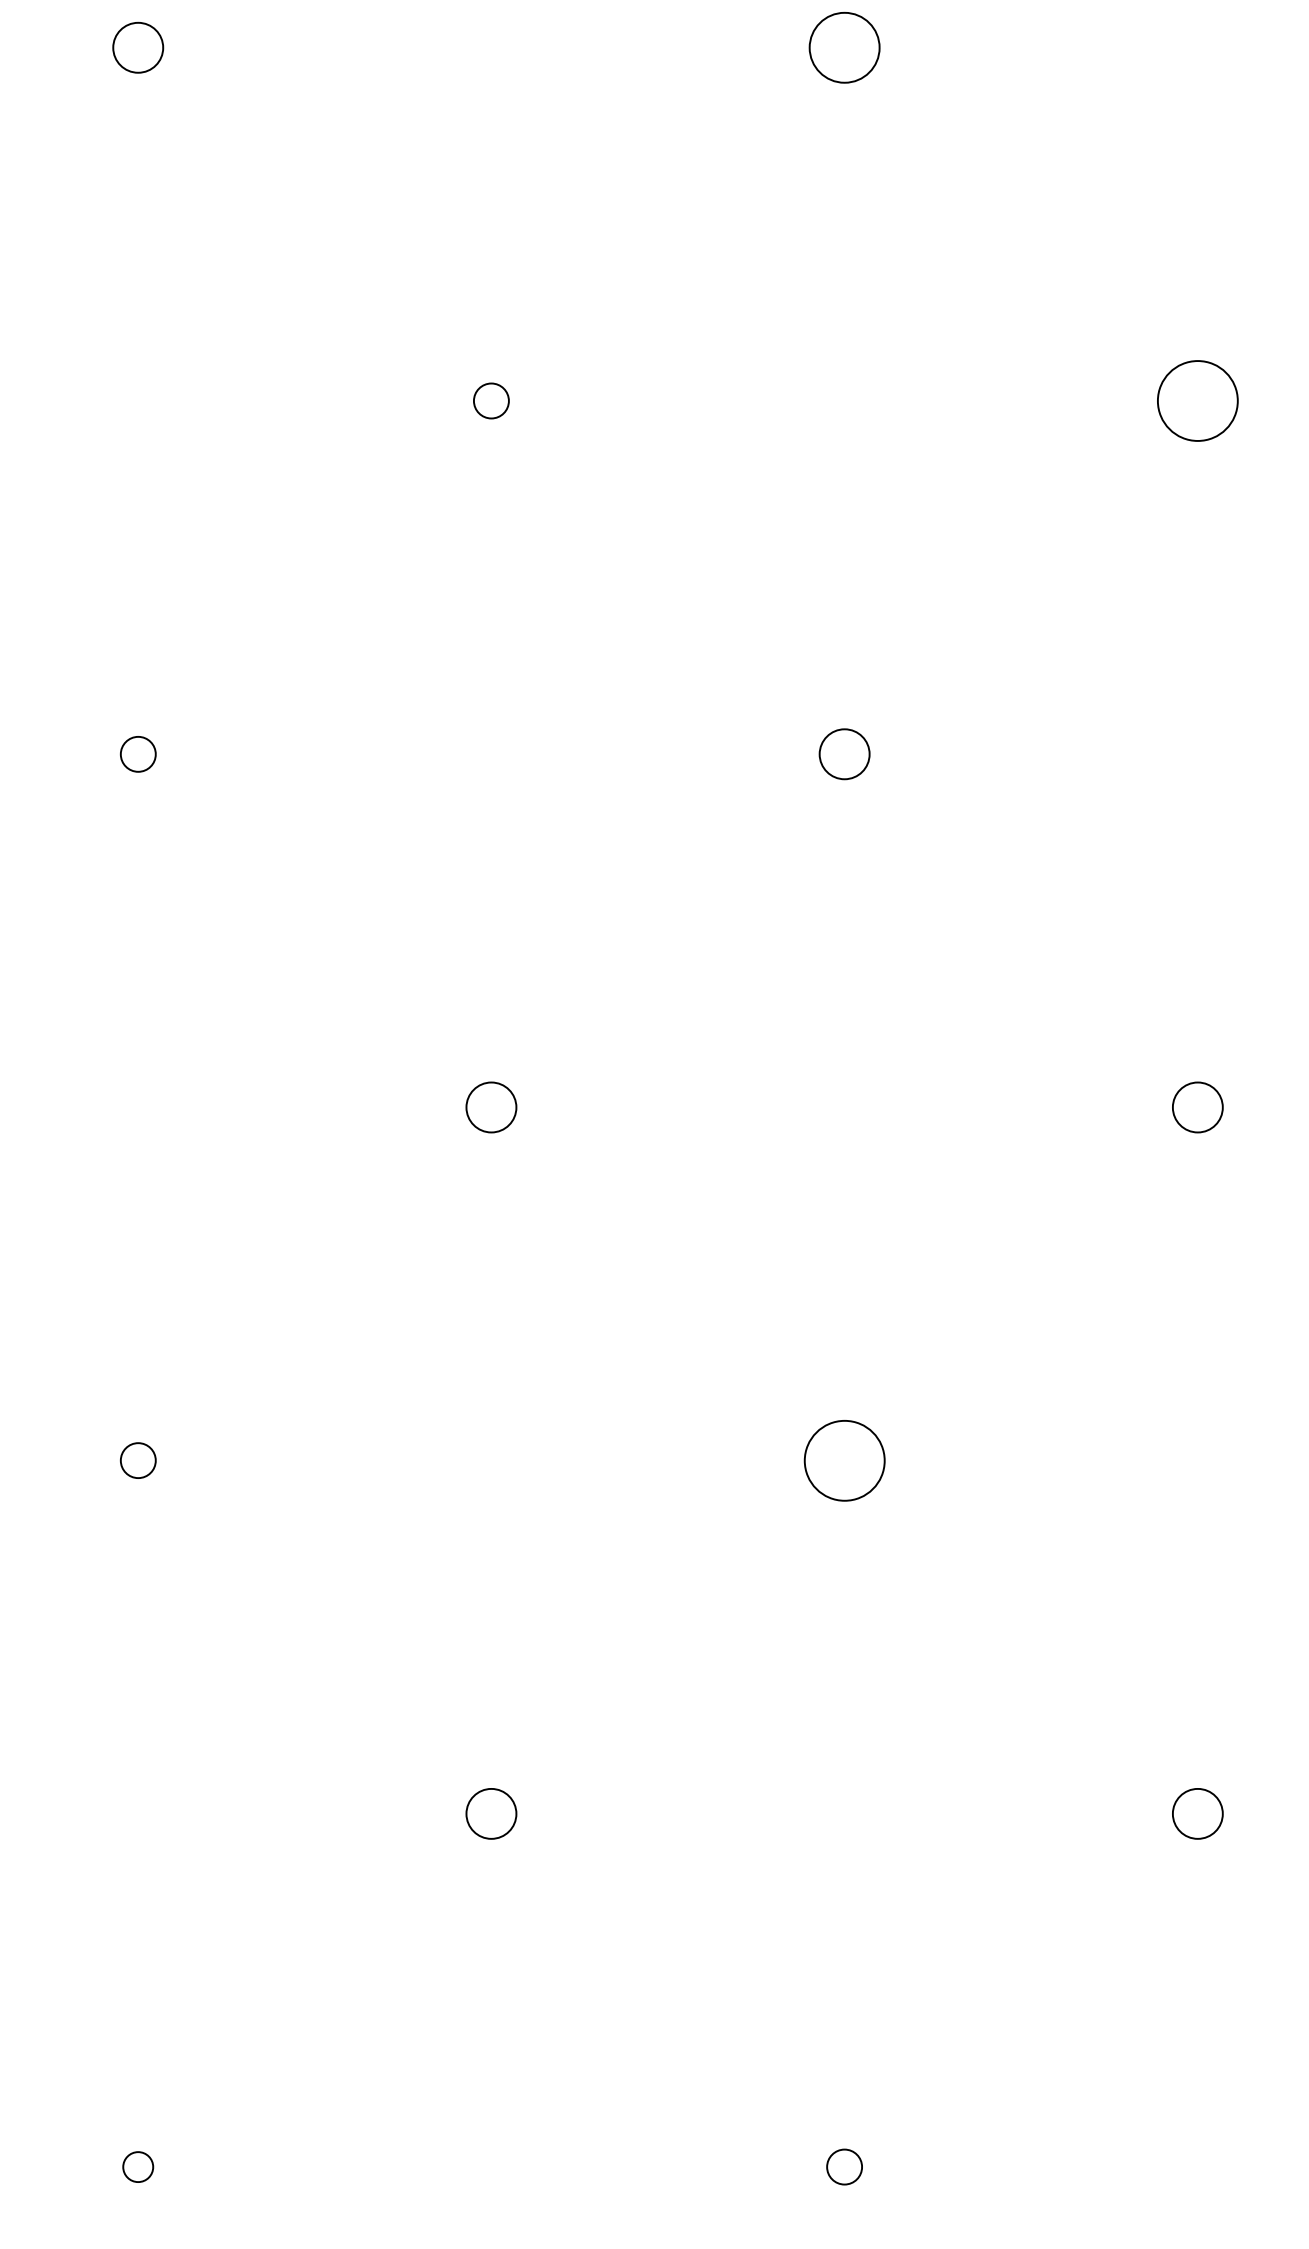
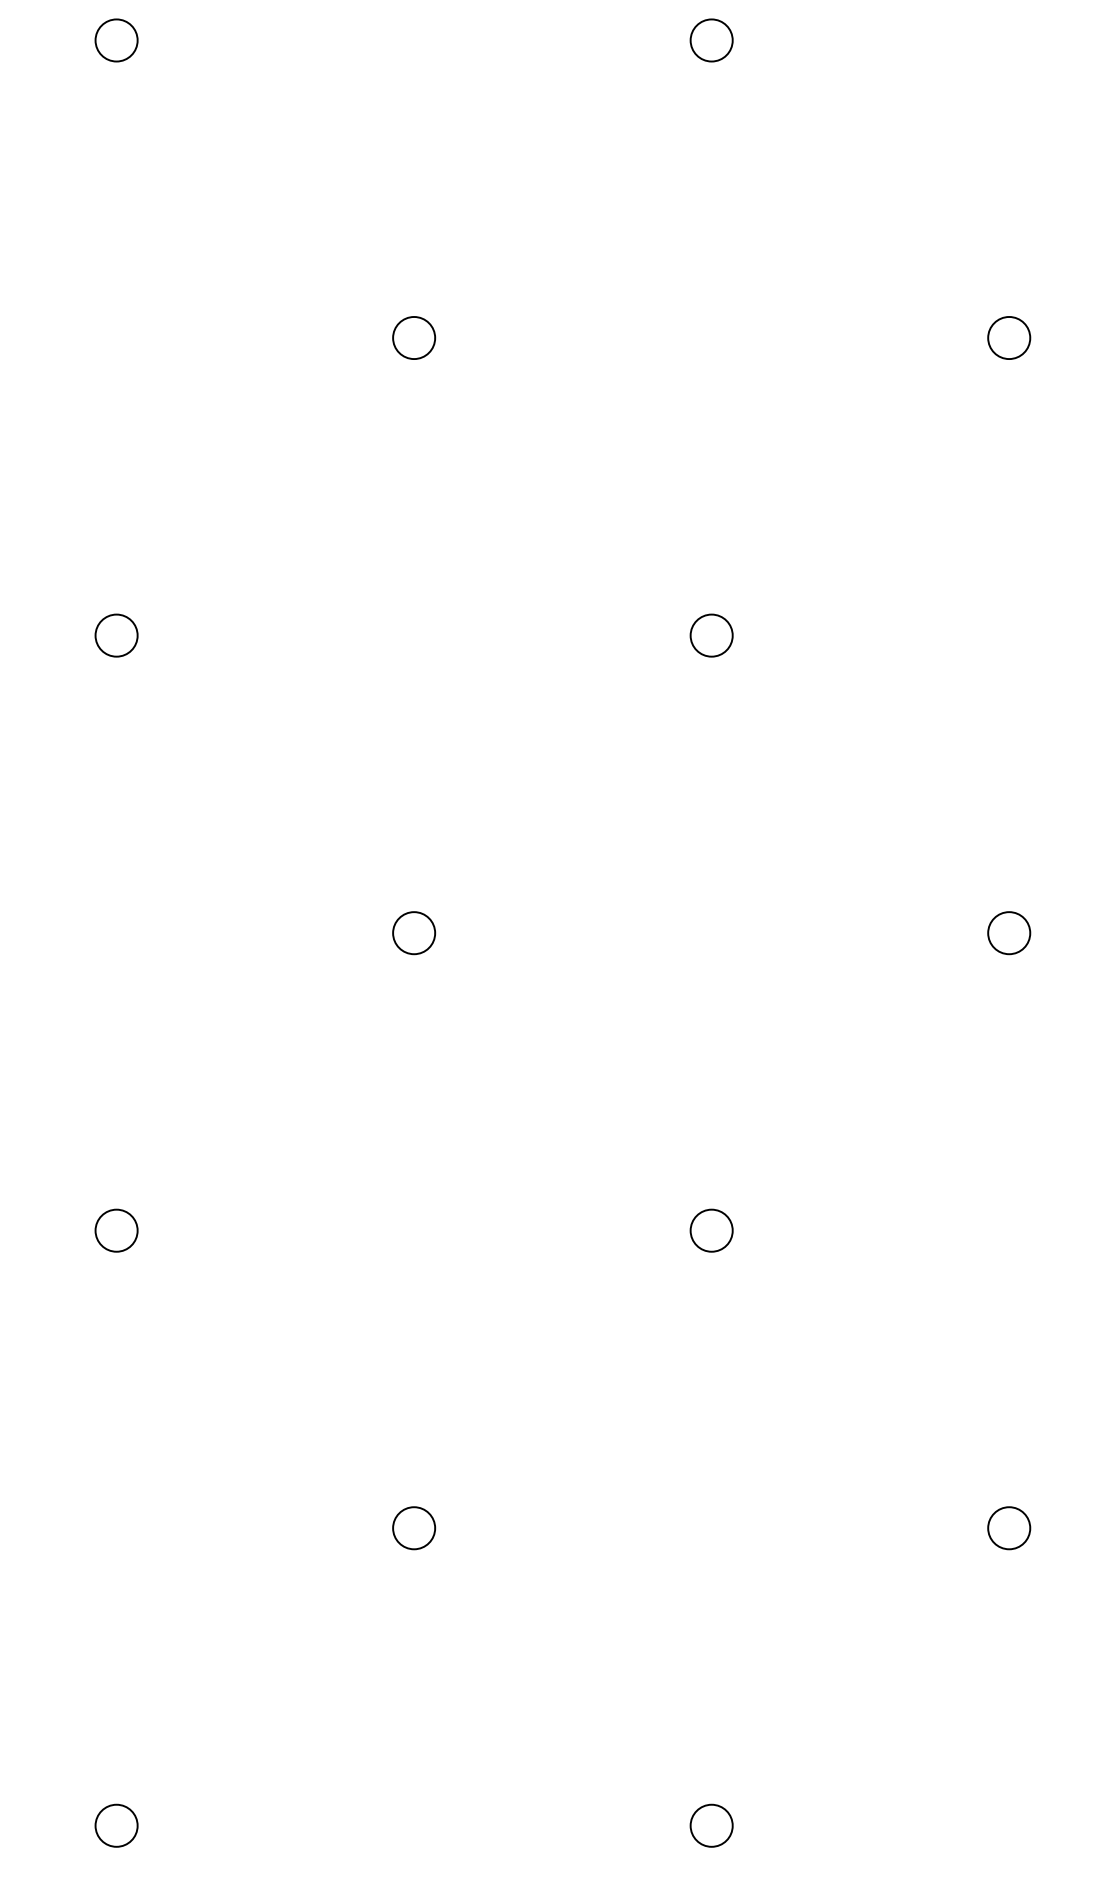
circle: (844, 47) -> (711, 40), size x0.71
circle: (491, 400) -> (414, 337), size x1.43
circle: (1197, 400) -> (1008, 337), size x0.62
circle: (138, 754) -> (116, 635), size x1.43
circle: (138, 1460) -> (116, 1230), size x1.43
circle: (844, 1460) -> (711, 1230), size x0.62
circle: (844, 2166) -> (711, 1825), size x1.43
circle: (138, 2167) -> (116, 1826), size x1.67

